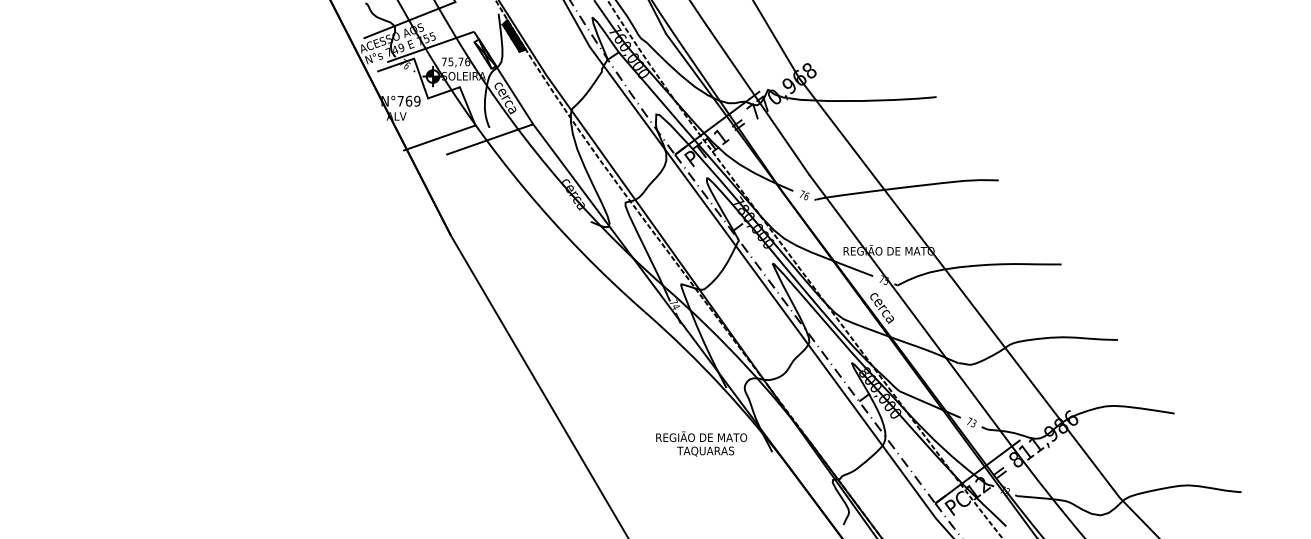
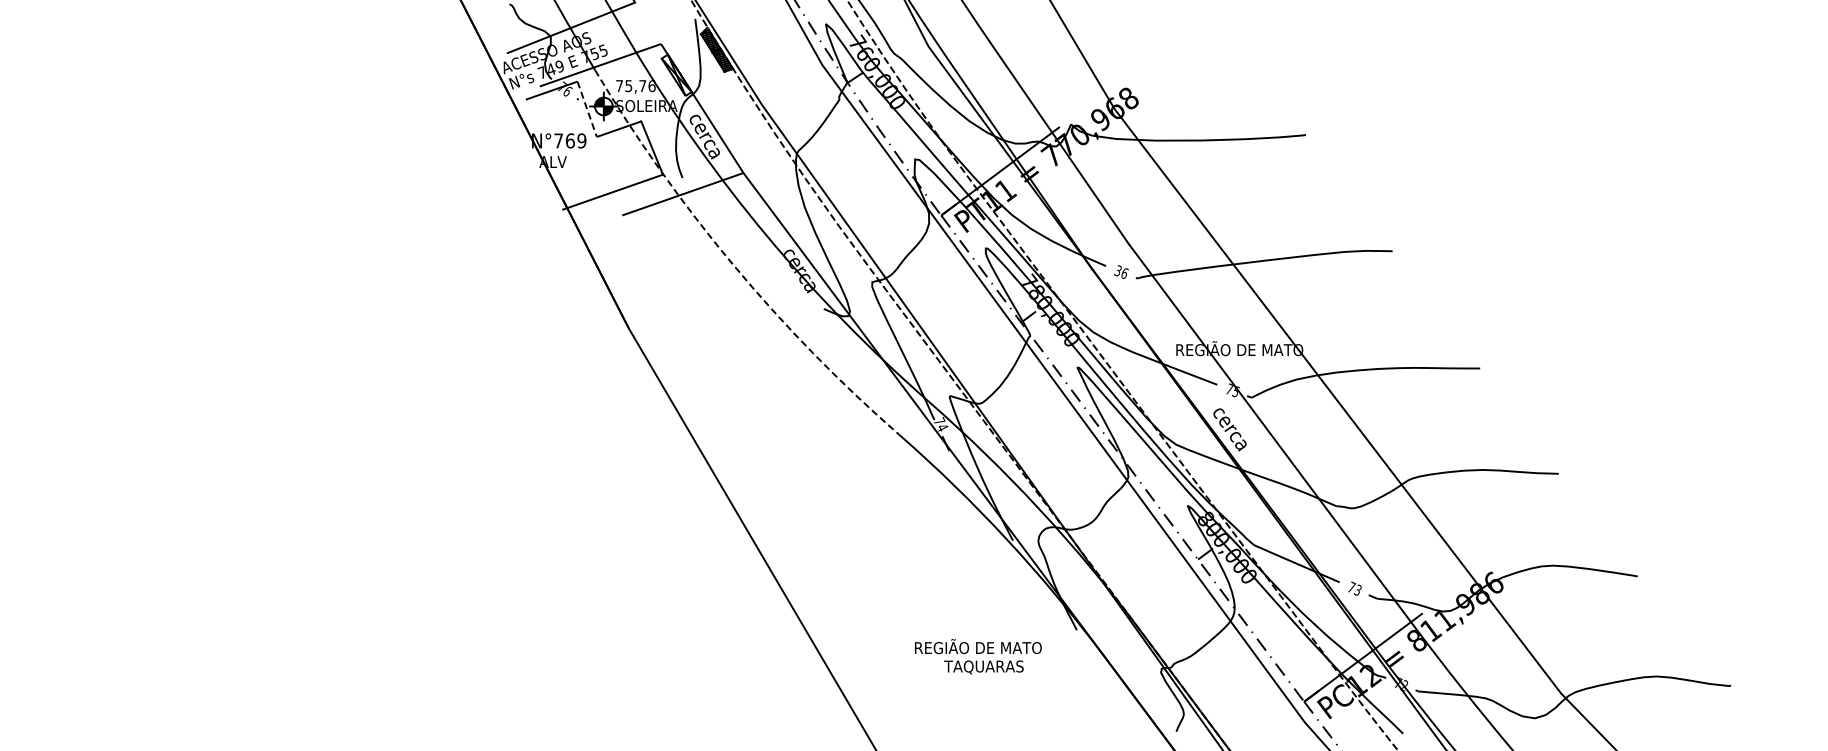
line: (421, 78) -> (587, 109), solid -> dashed
arc: (525, 189) -> (732, 264), solid -> dashed
text: (802, 194) -> (1118, 270), 76 -> 36
text: (701, 443) -> (978, 656), moved

